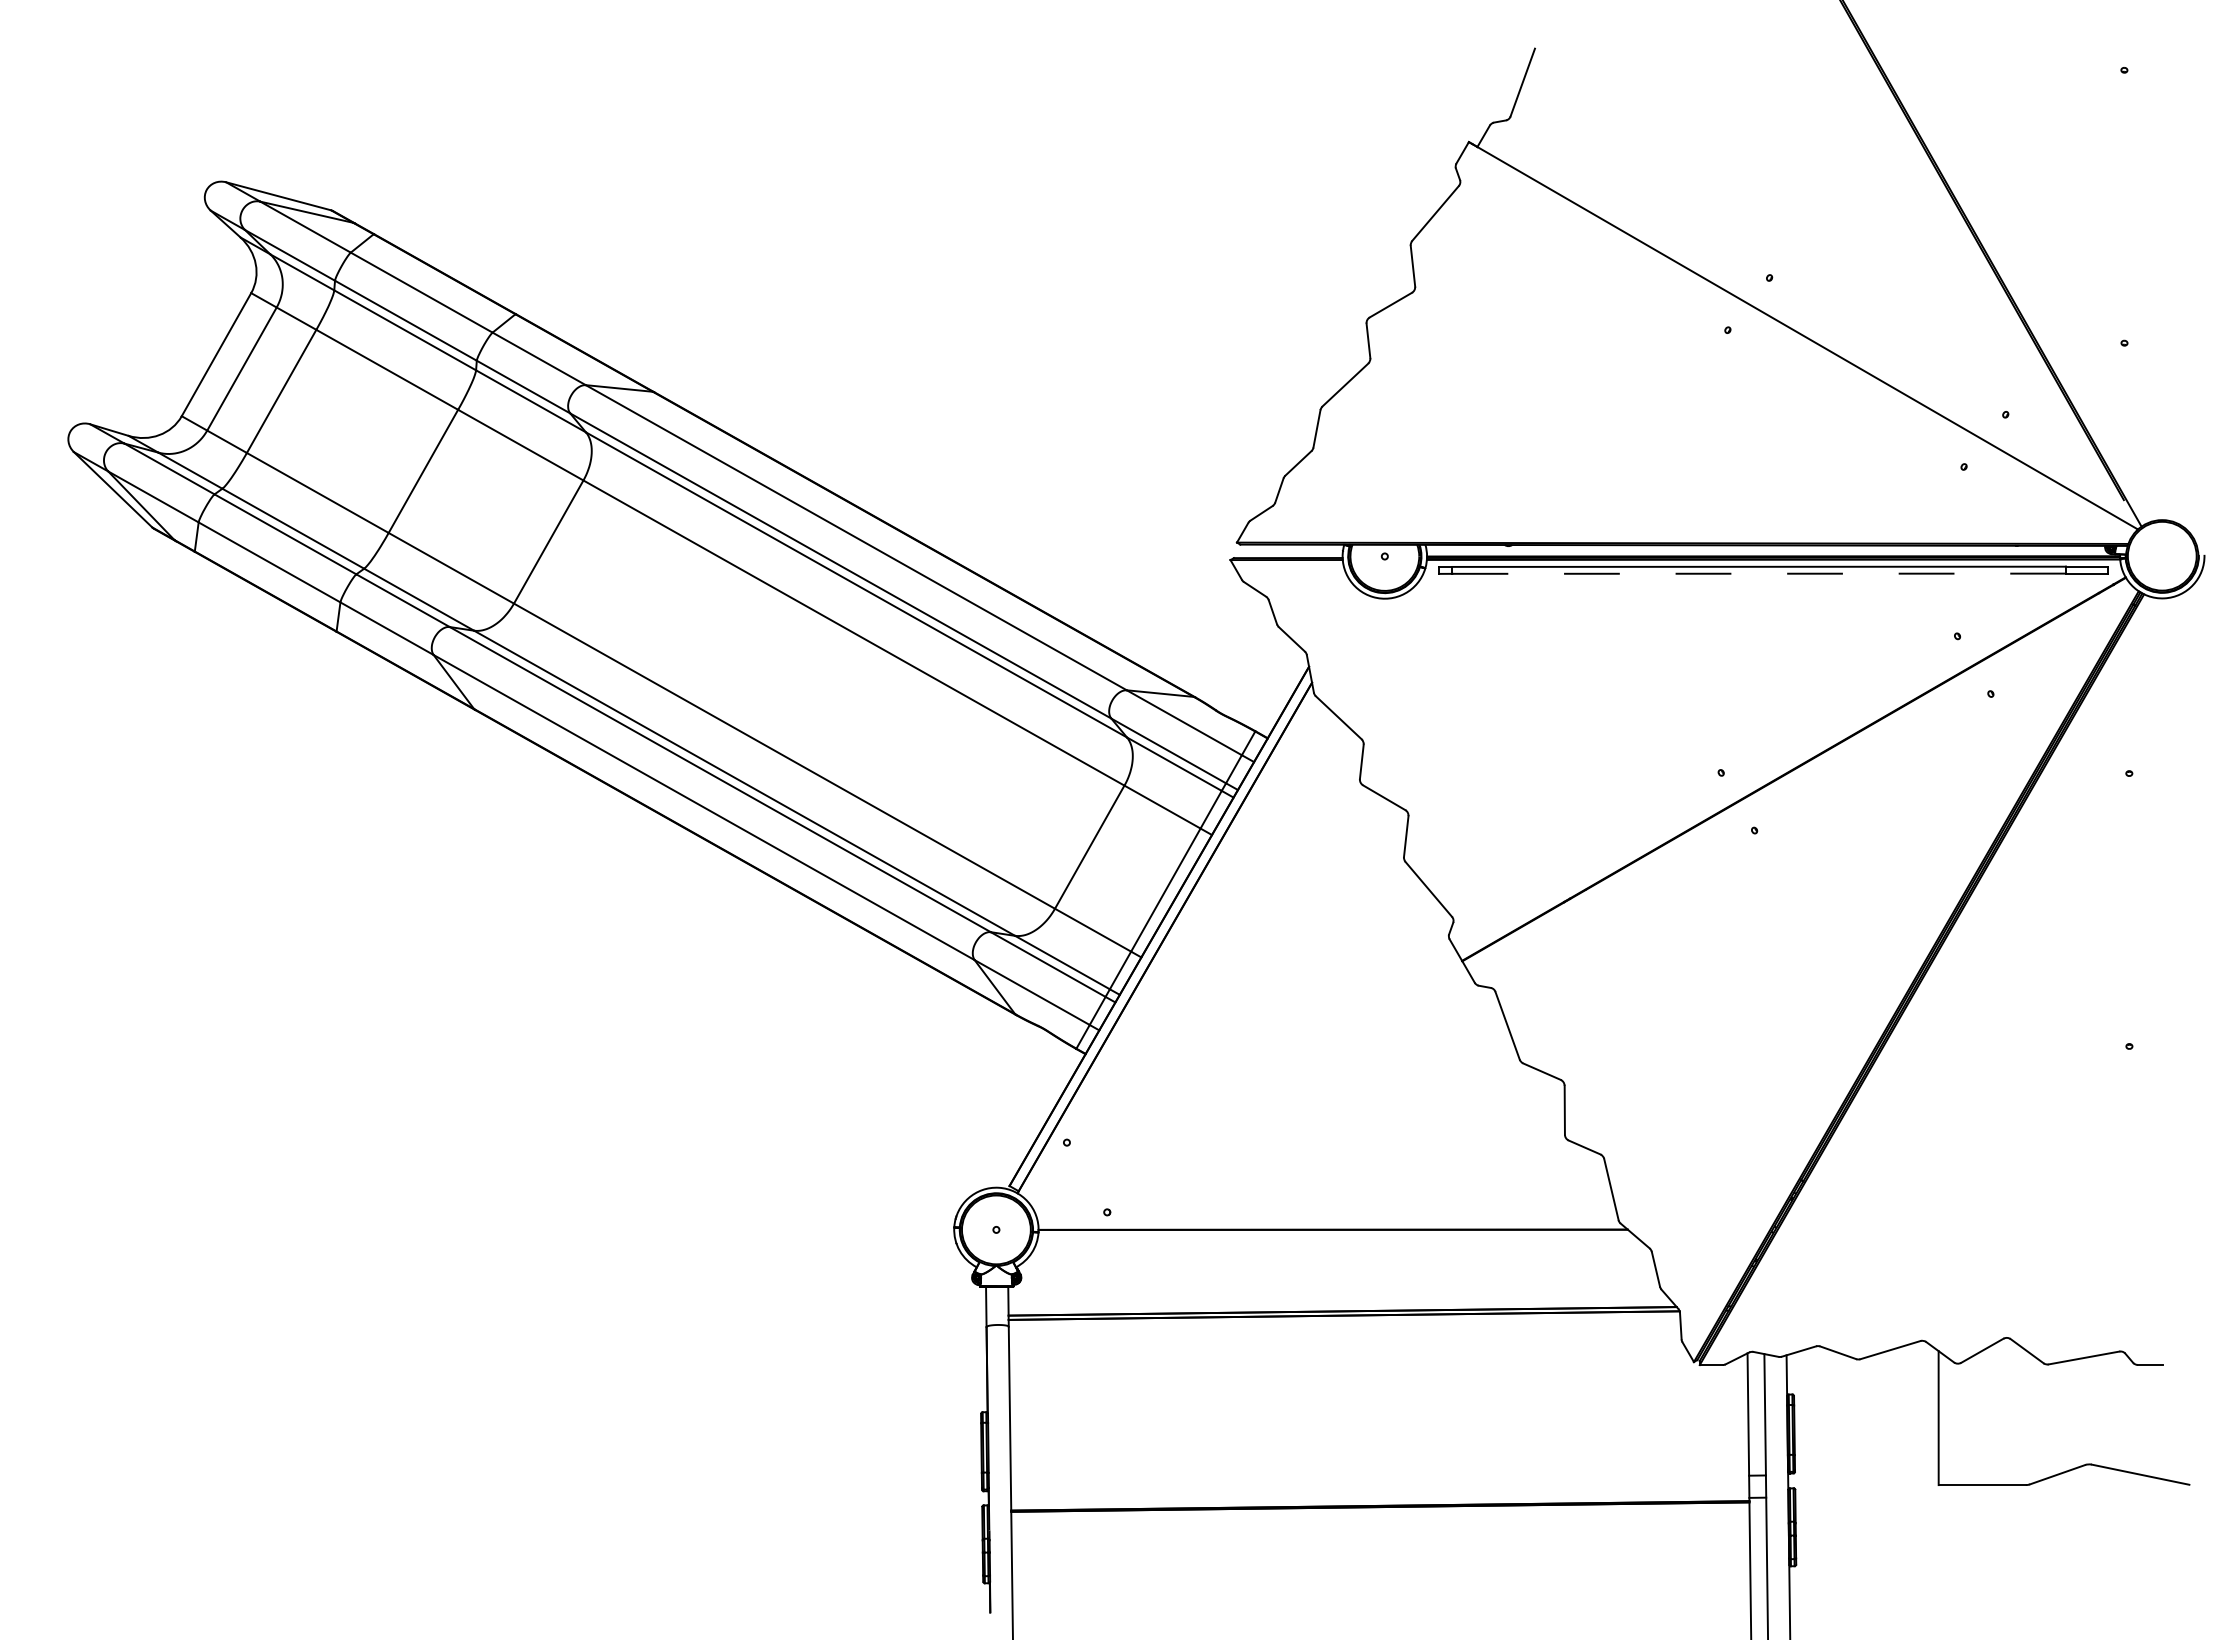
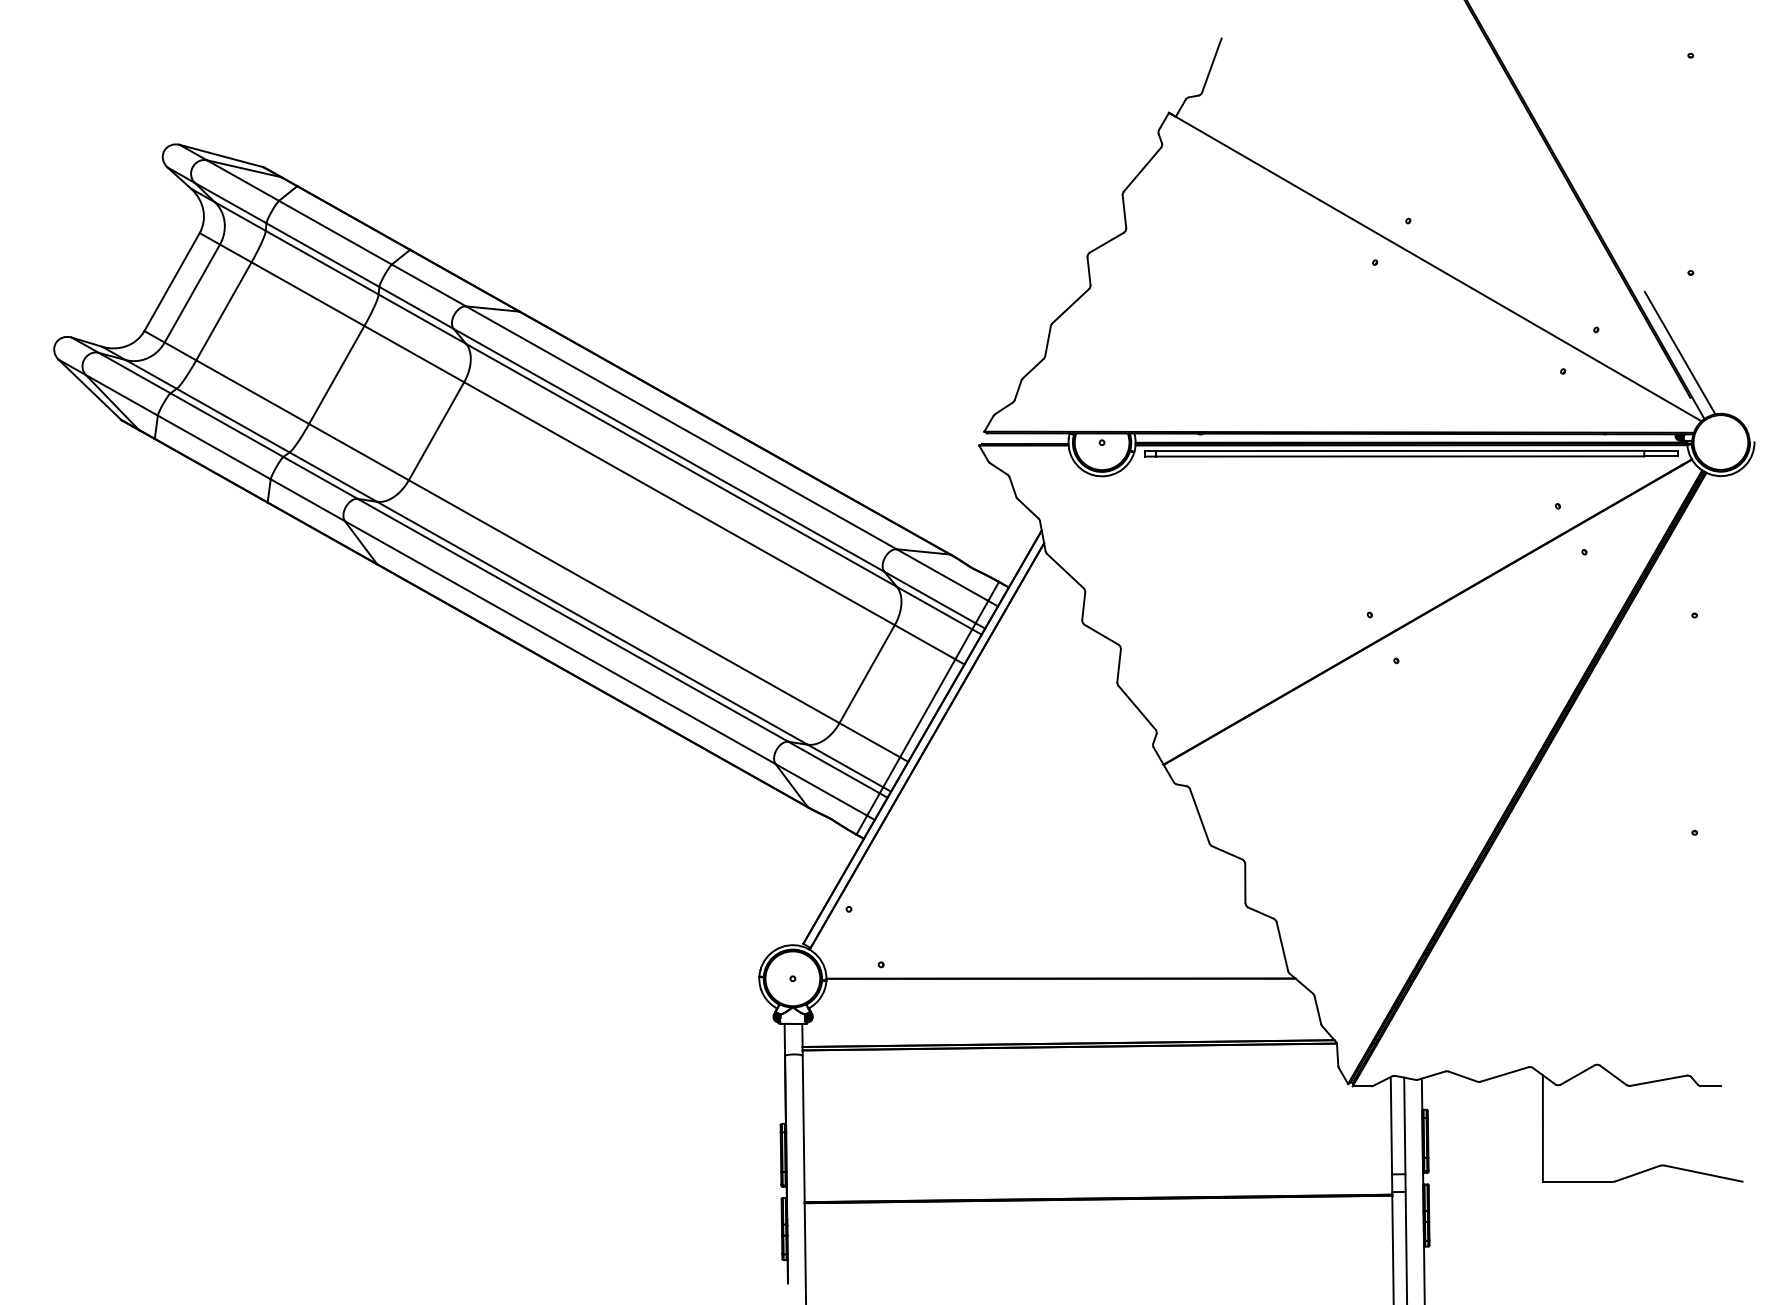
line: (2110, 443) -> (1679, 352), added
line: (1759, 573) -> (1400, 456), dashed -> solid

